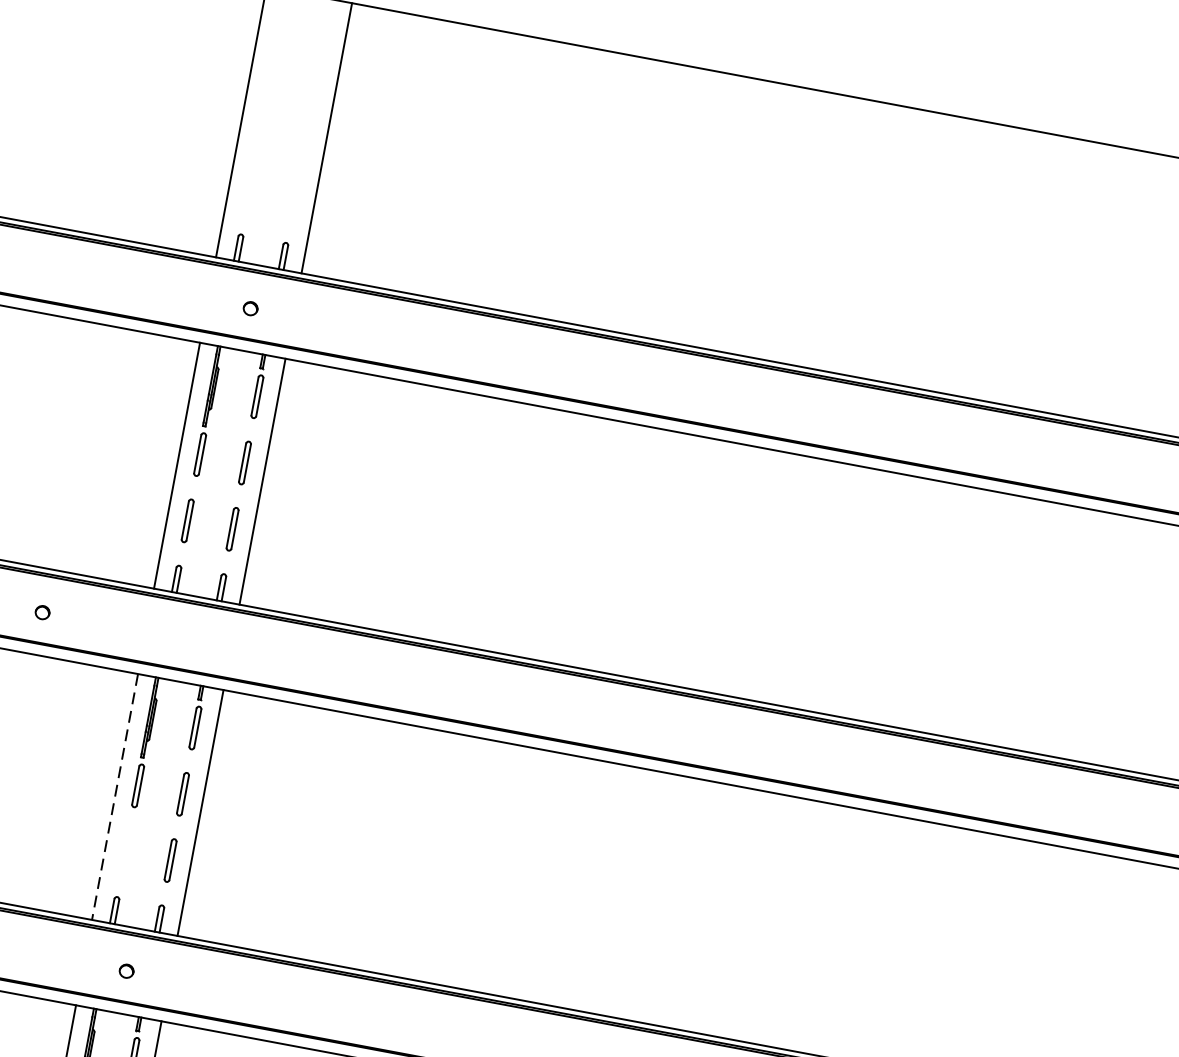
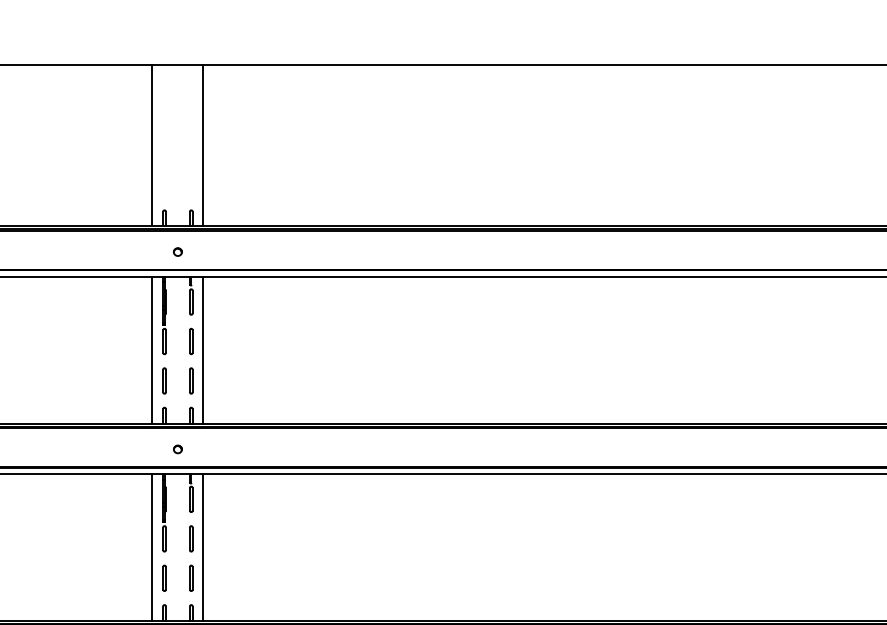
part: (41, 612) -> (177, 449), moved
line: (114, 798) -> (152, 548), dashed -> solid
line: (124, 850) -> (163, 577), added

